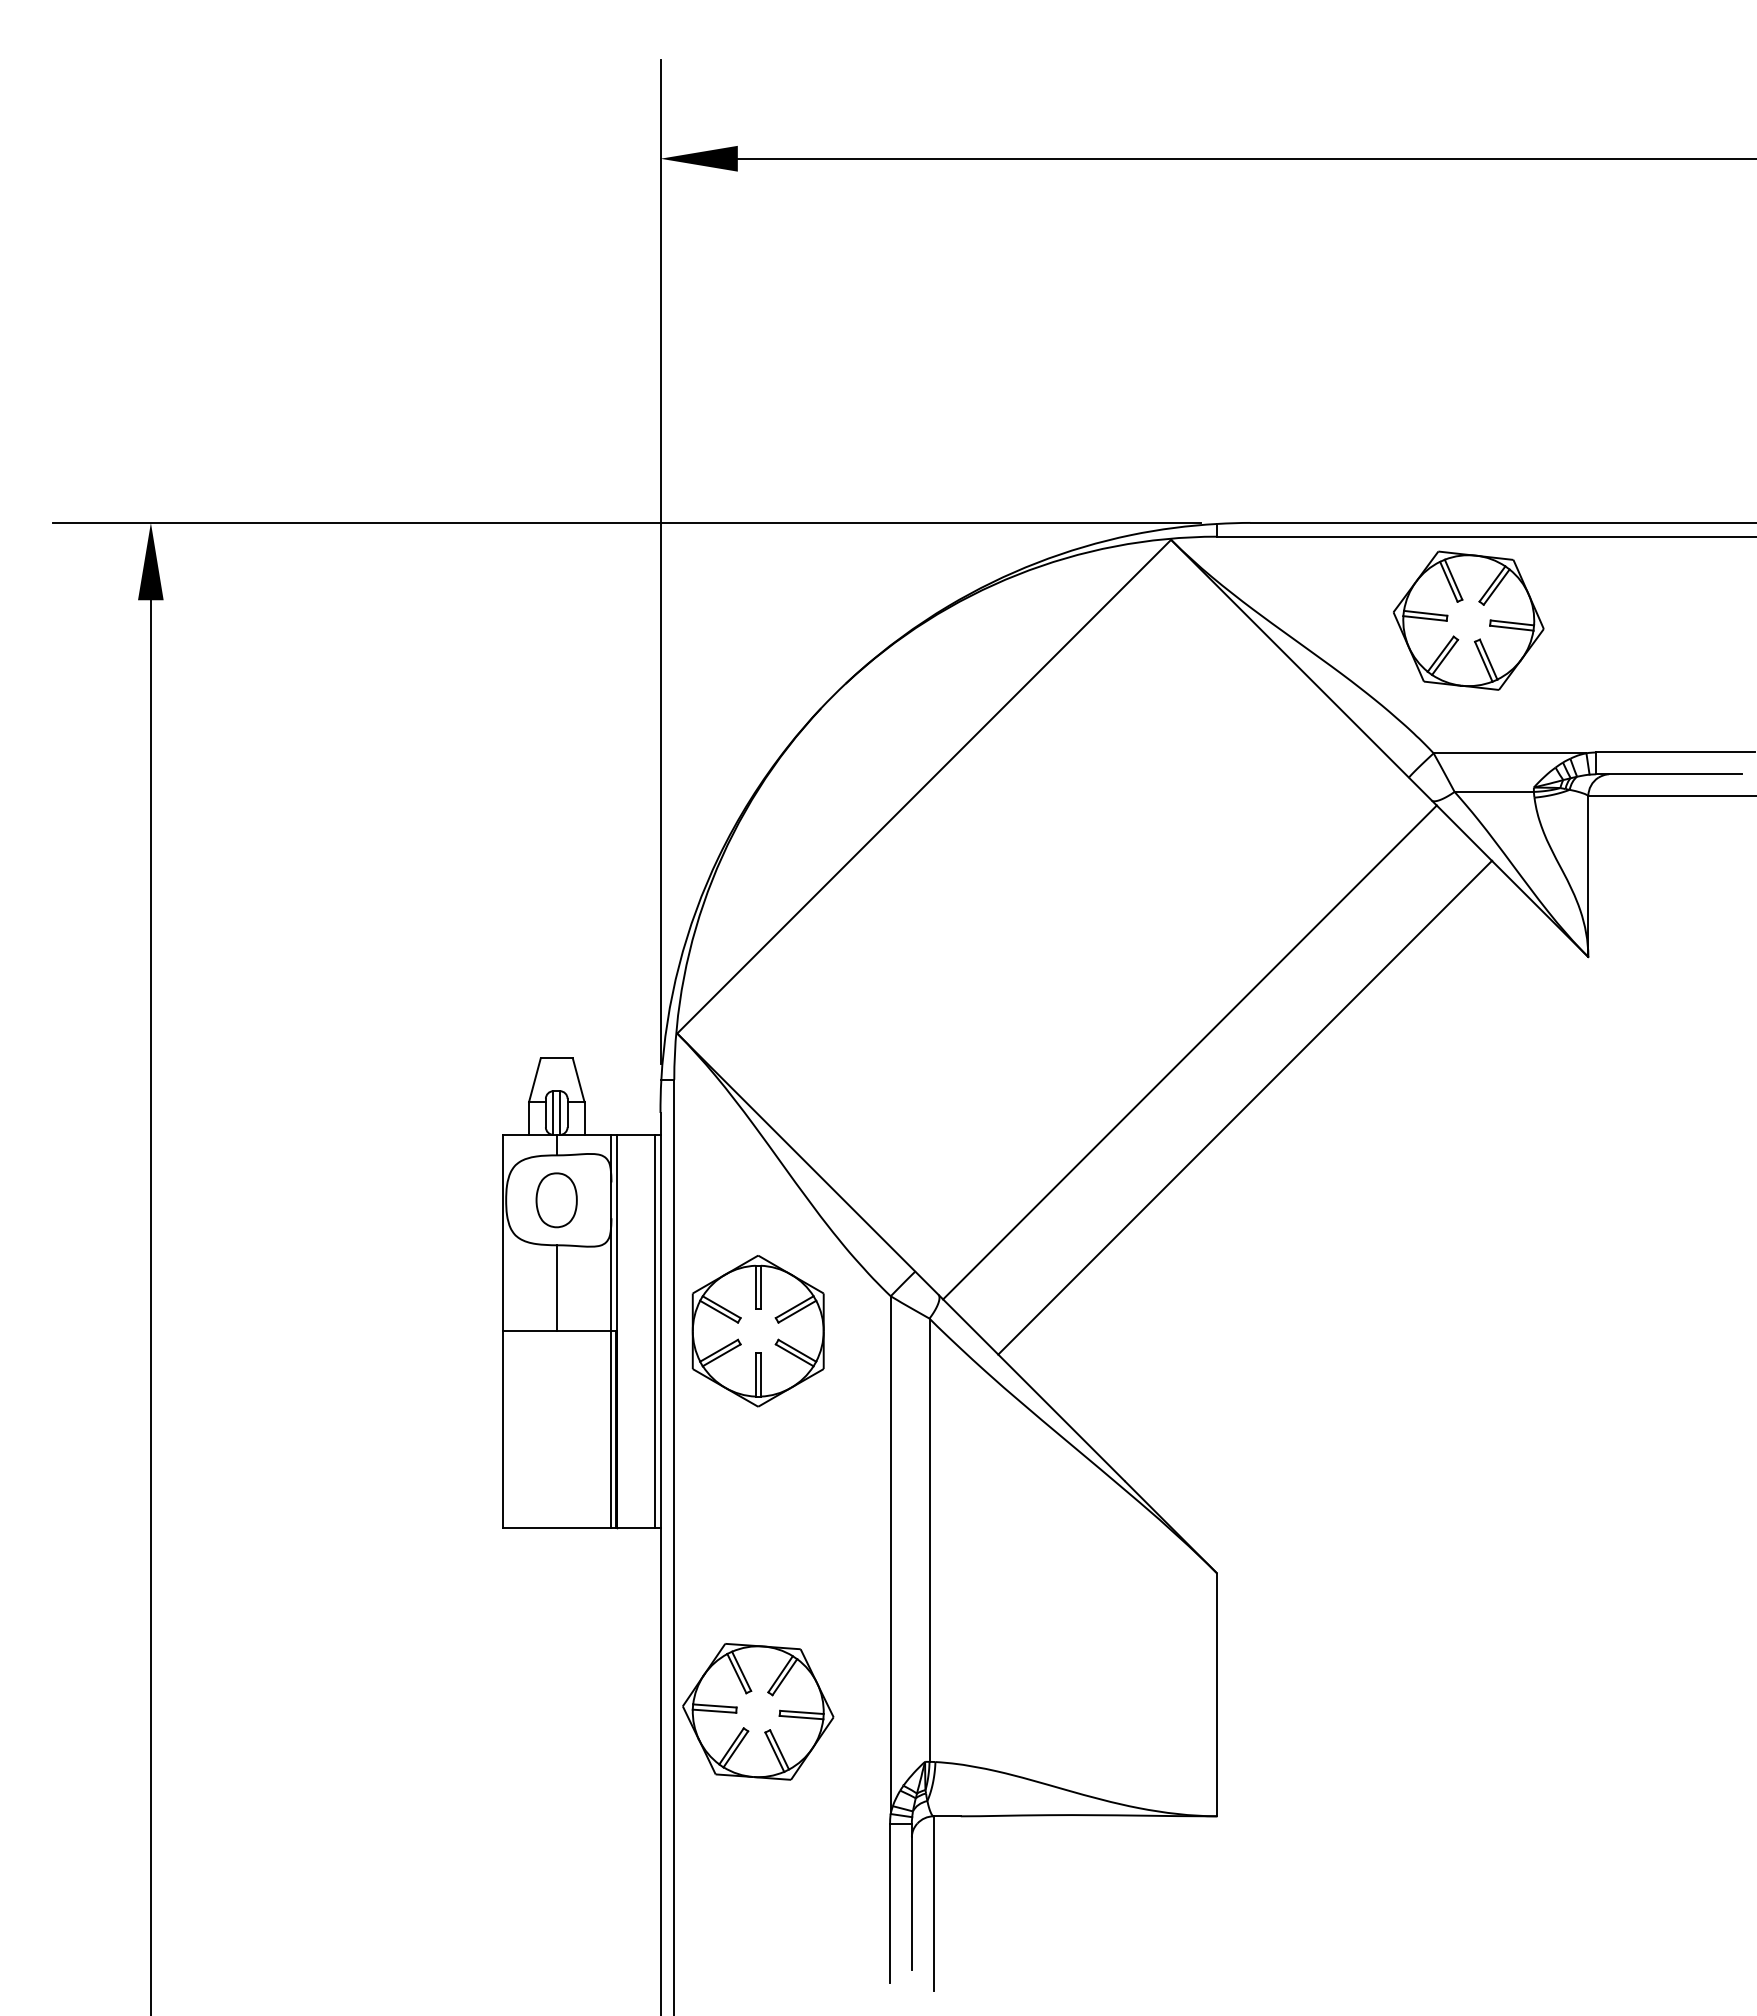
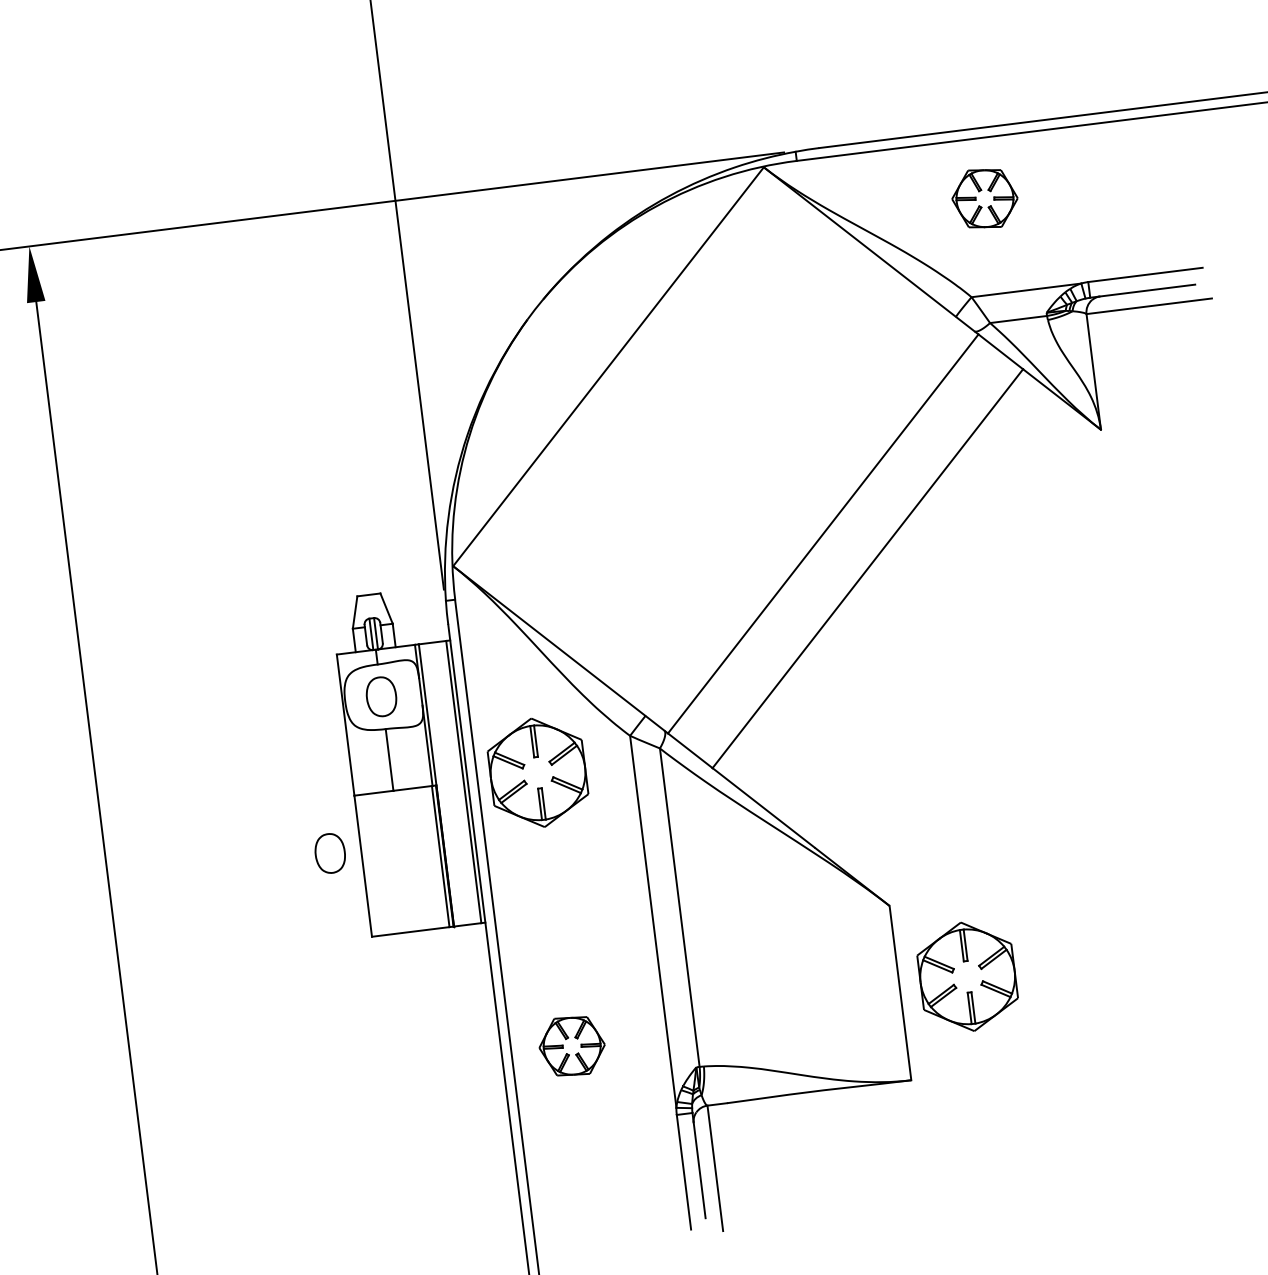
part: (1468, 620) -> (984, 198), size x0.6
part: (459, 1406) -> (330, 853), added
part: (1311, 1684) -> (967, 977), added
part: (758, 1711) -> (572, 1046), size x0.6

